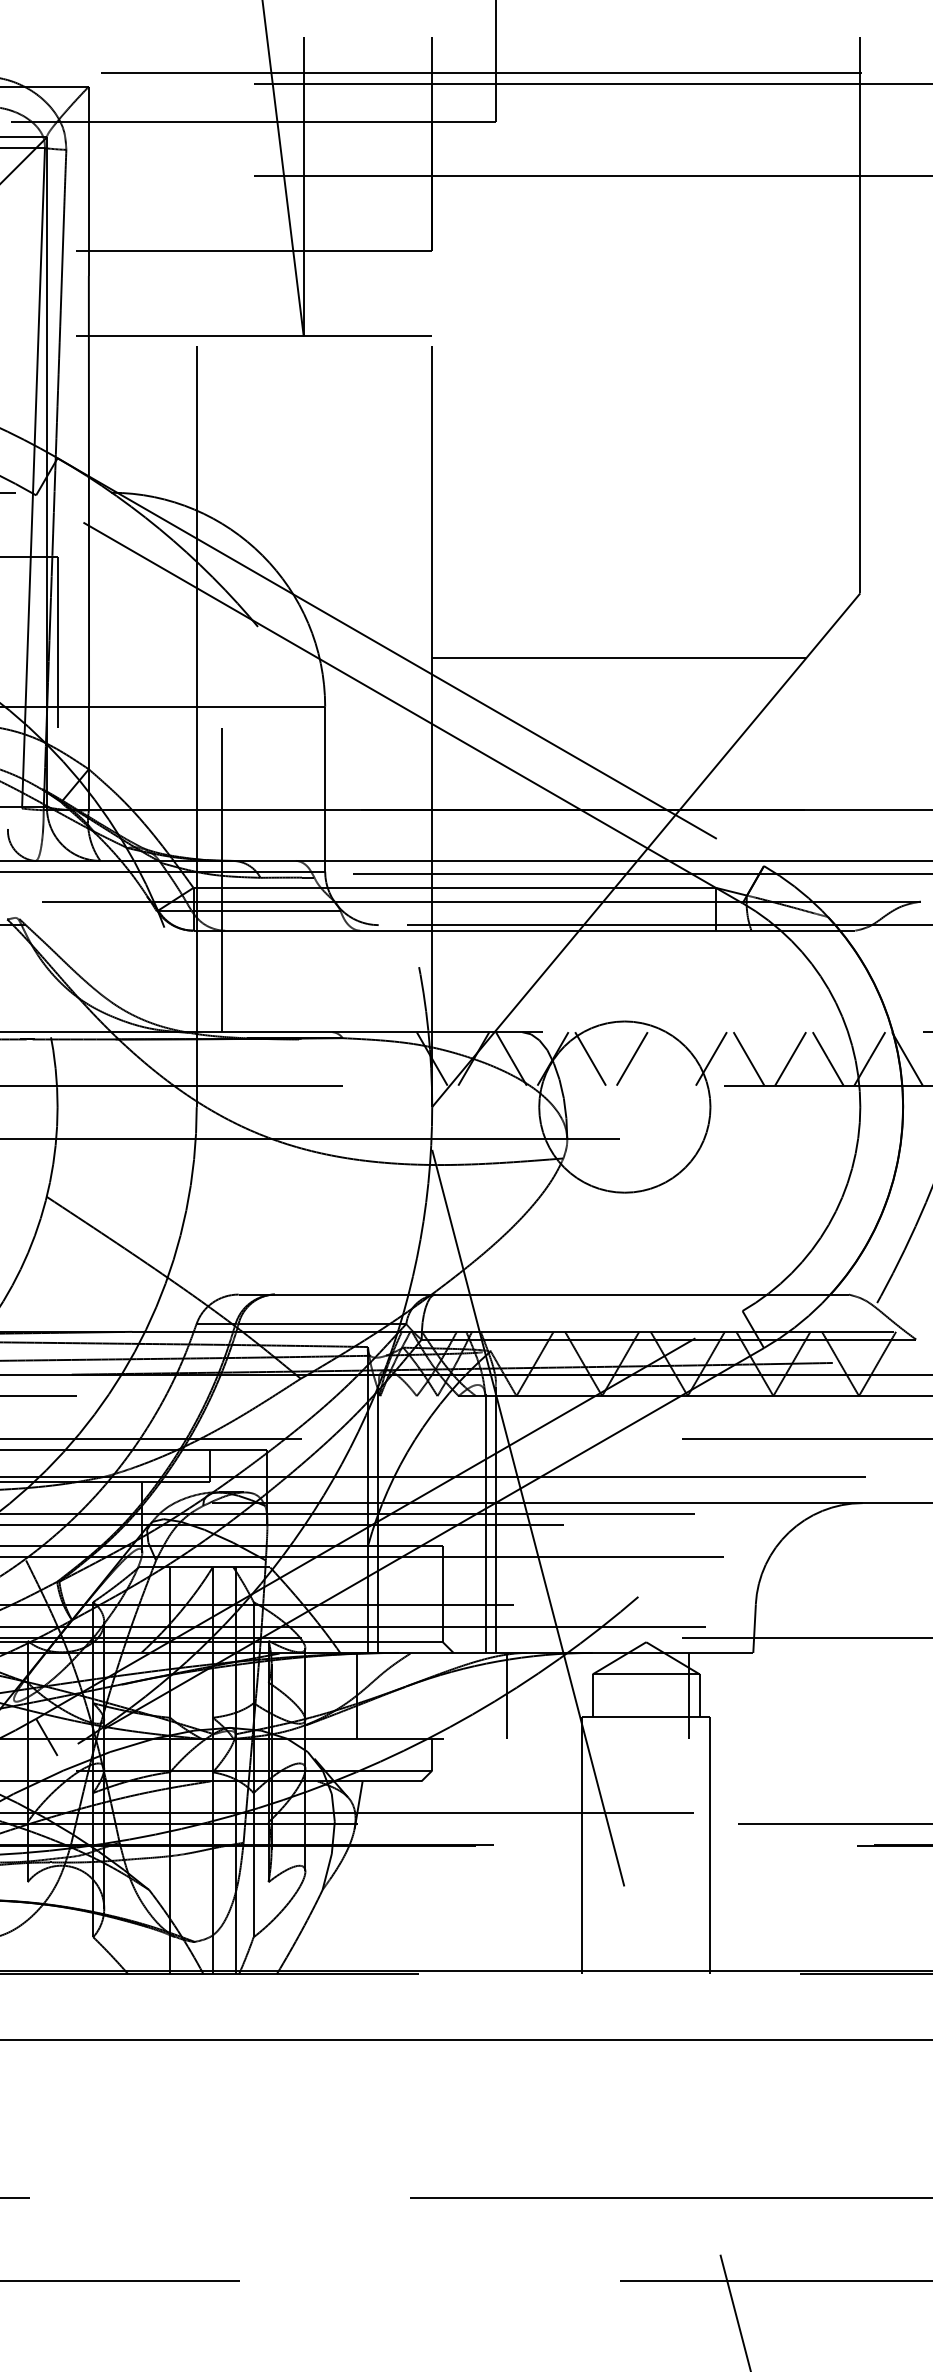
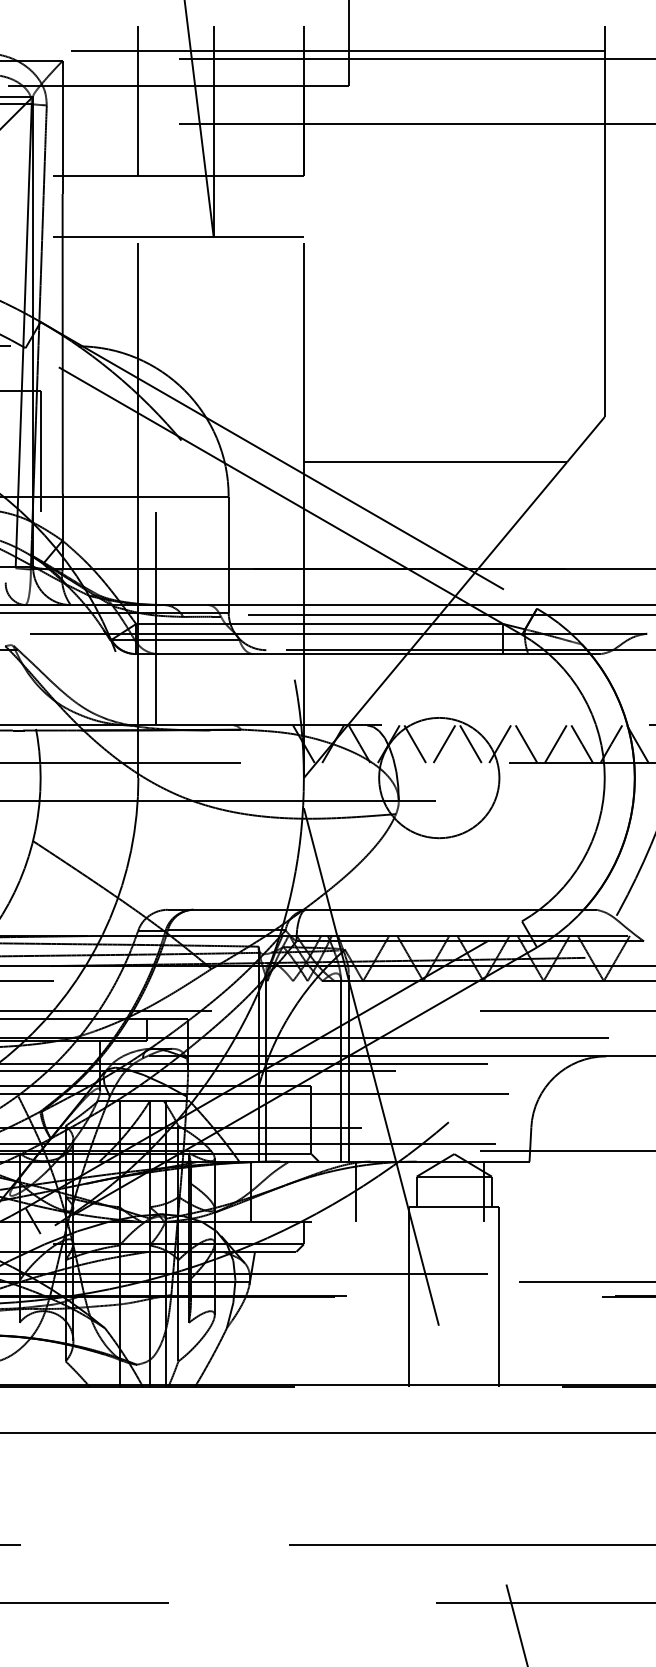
line: (196, 142) -> (138, 100), added
line: (669, 1059) -> (470, 744), added

